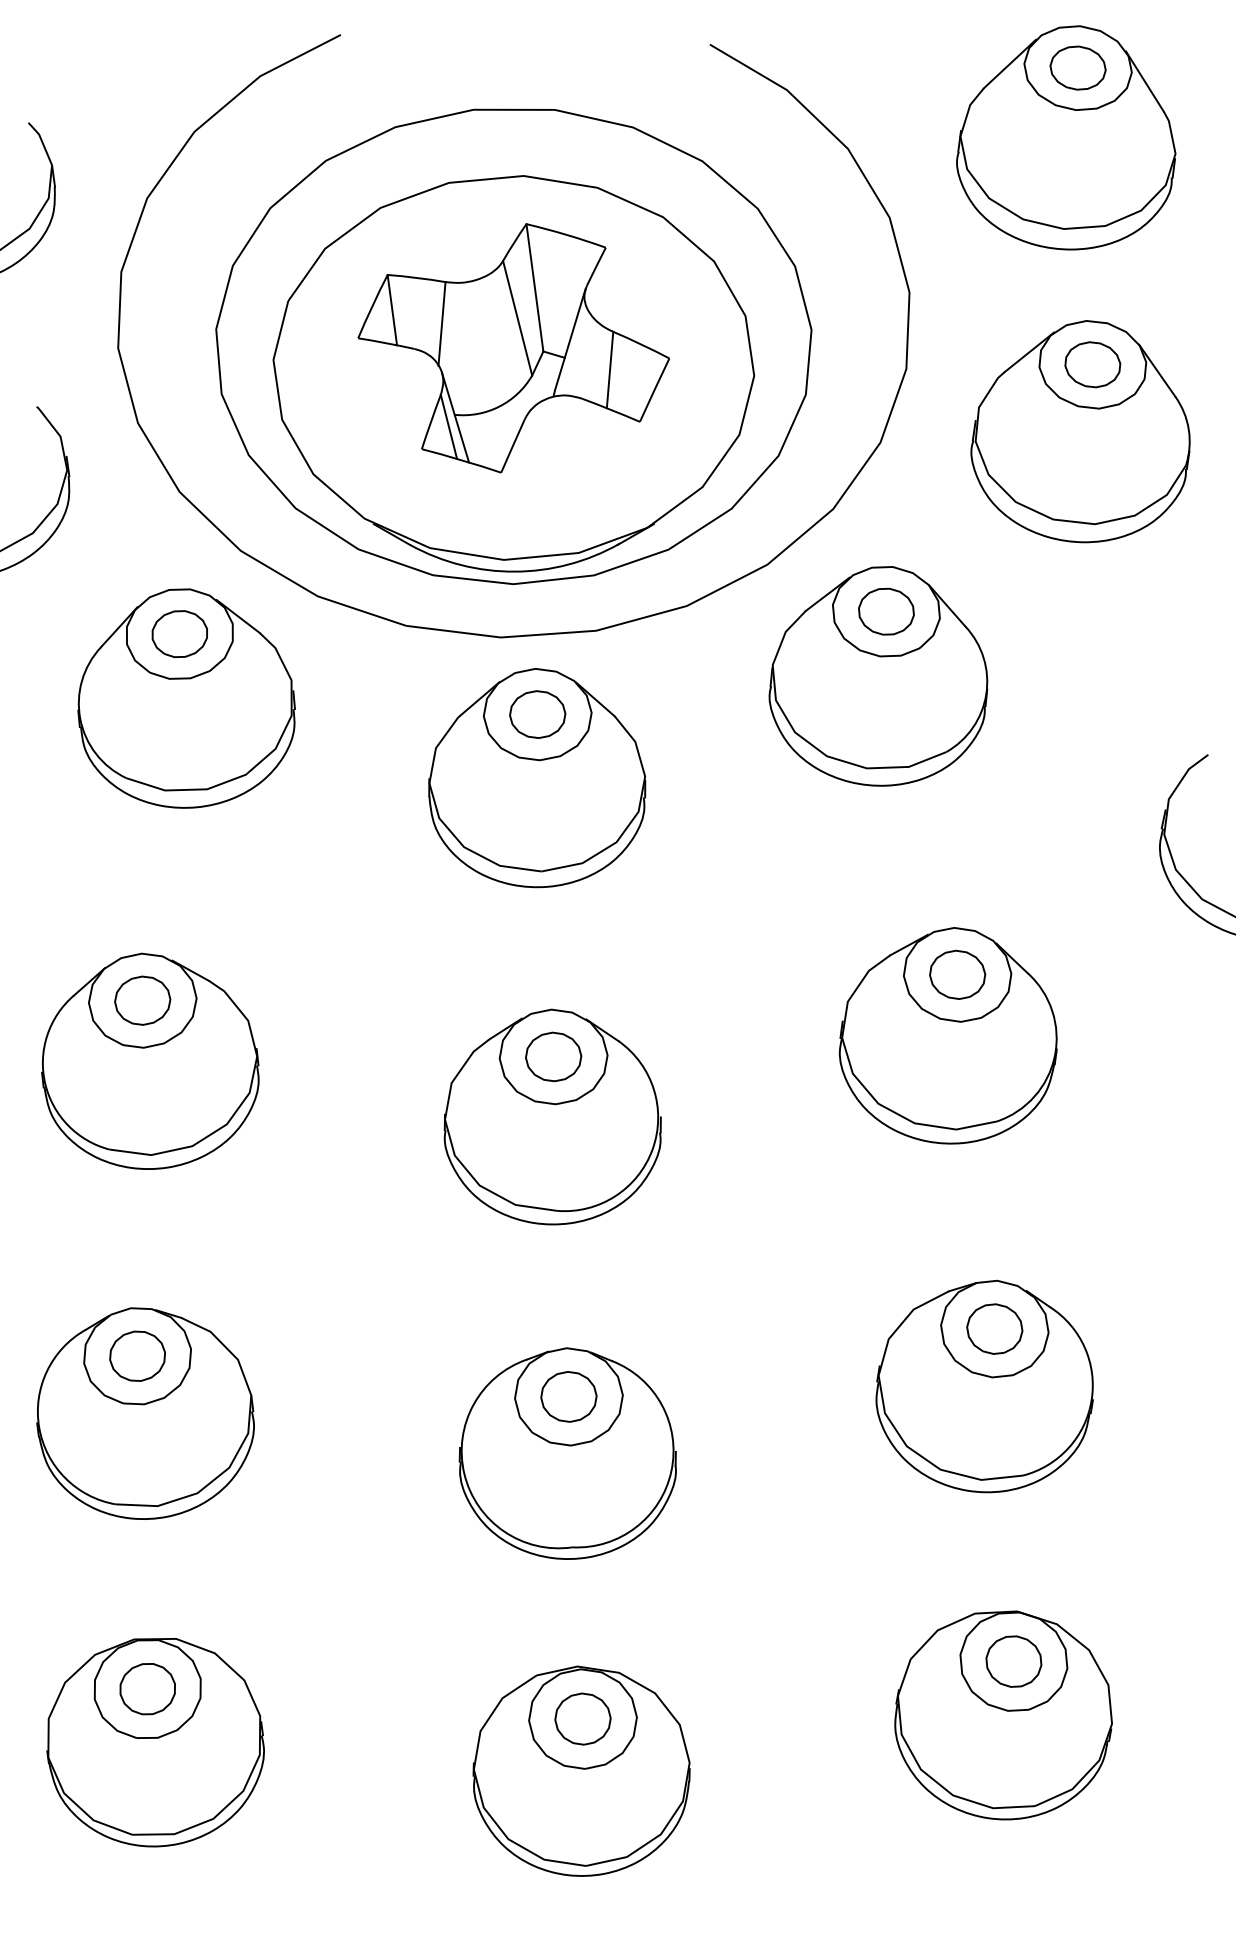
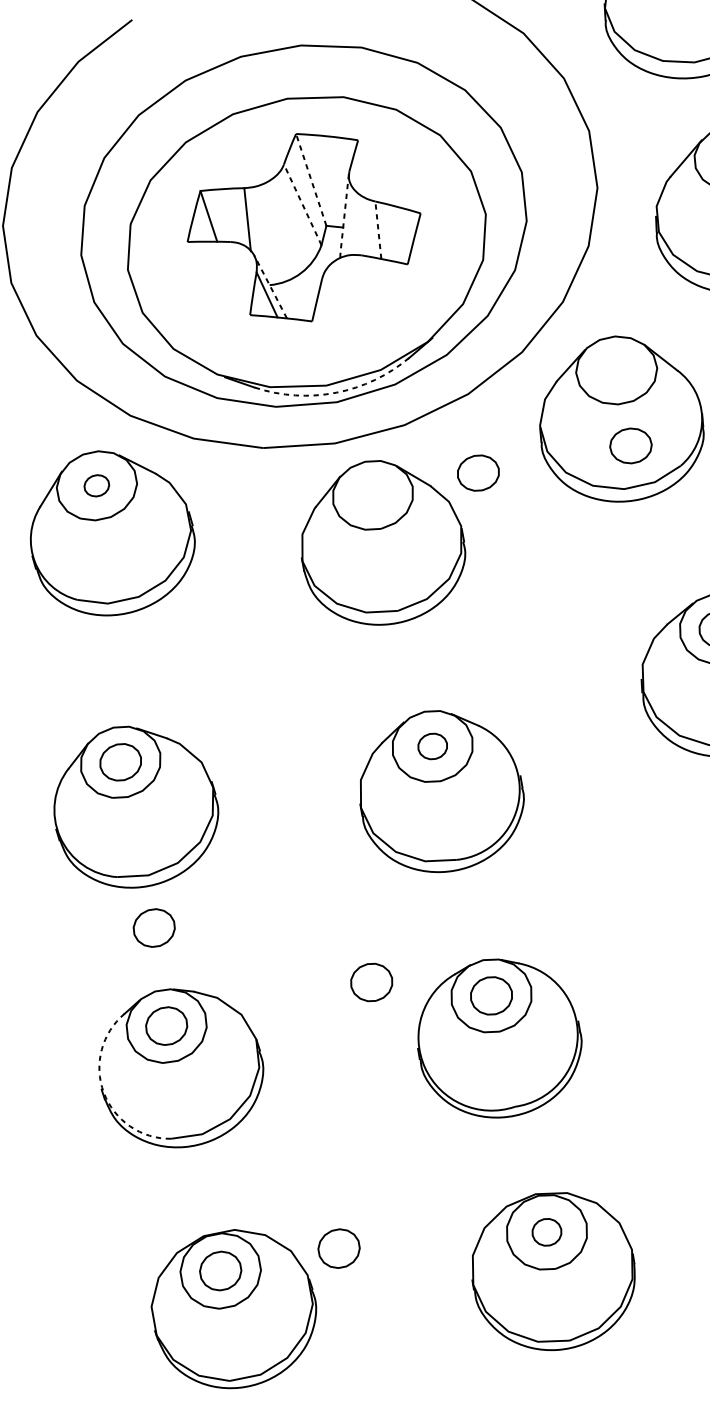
line: (534, 287) -> (310, 179), solid -> dashed
line: (517, 317) -> (302, 204), solid -> dashed
line: (570, 339) -> (344, 213), solid -> dashed
line: (610, 369) -> (378, 229), solid -> dashed
line: (455, 417) -> (270, 286), solid -> dashed
arc: (514, 571) -> (335, 392), solid -> dashed
part: (886, 611) -> (630, 445), moved
part: (179, 633) -> (96, 485), size x0.6
part: (537, 714) -> (478, 473), moved
part: (553, 1056) -> (432, 746), size x0.7
part: (145, 1224) -> (154, 927), added
part: (415, 1349) -> (371, 982), added
arc: (39, 1427) -> (104, 1092), solid -> dashed
part: (307, 1689) -> (338, 1248), added
part: (582, 1718) -> (546, 1231), size x0.7

